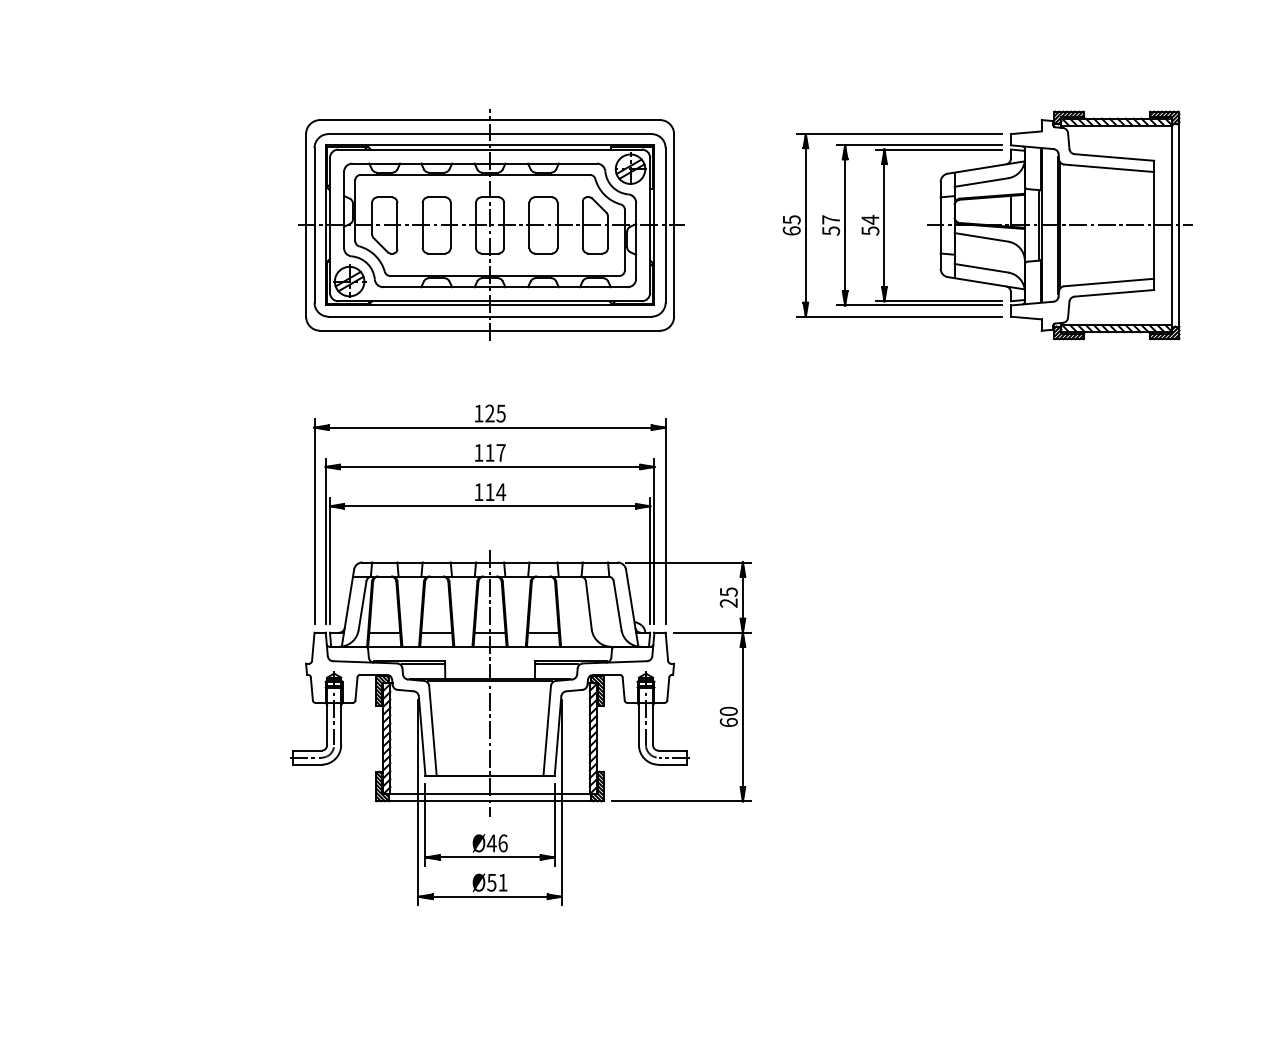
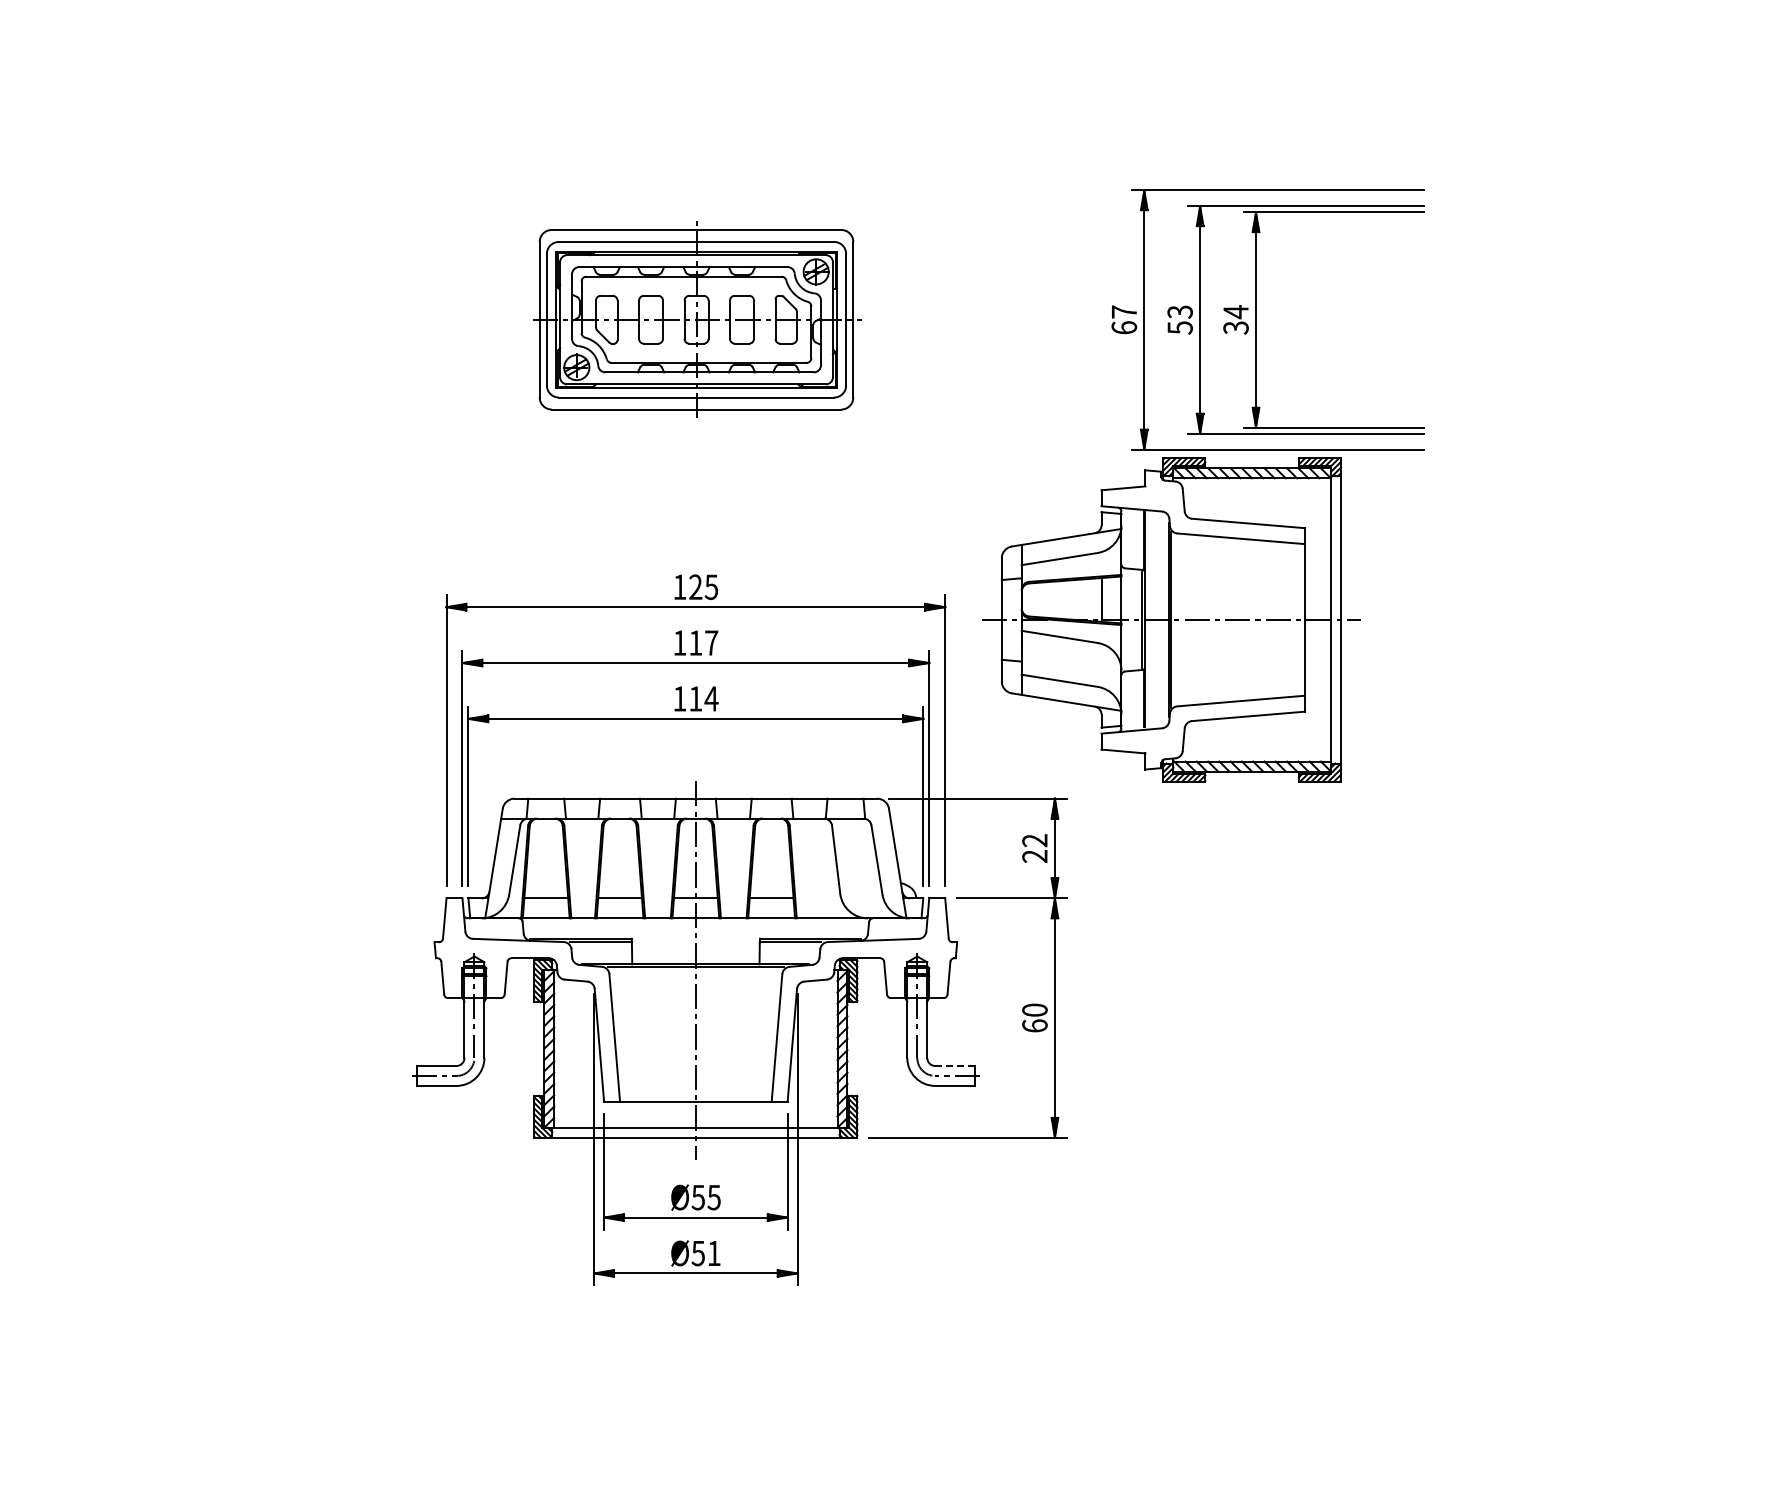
text: (791, 219) -> (1124, 311), 65 -> 67
text: (830, 219) -> (1179, 311), 57 -> 53
part: (491, 225) -> (697, 319), size x0.6
part: (1060, 225) -> (1171, 619), moved
text: (870, 230) -> (1235, 327), 54 -> 34
text: (728, 591) -> (1034, 840), 25 -> 22
line: (672, 750) -> (955, 1065), solid -> dashed
text: (496, 843) -> (705, 1197), Ø46 -> Ø55

